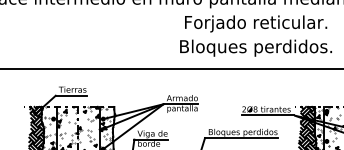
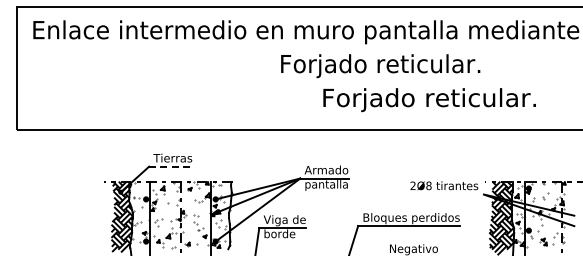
text: (255, 24) -> (380, 66), moved
text: (255, 48) -> (429, 100), Bloques perdidos. -> Forjado reticular.
line: (71, 95) -> (170, 166), solid -> dashed
line: (268, 115) -> (446, 194), removed

